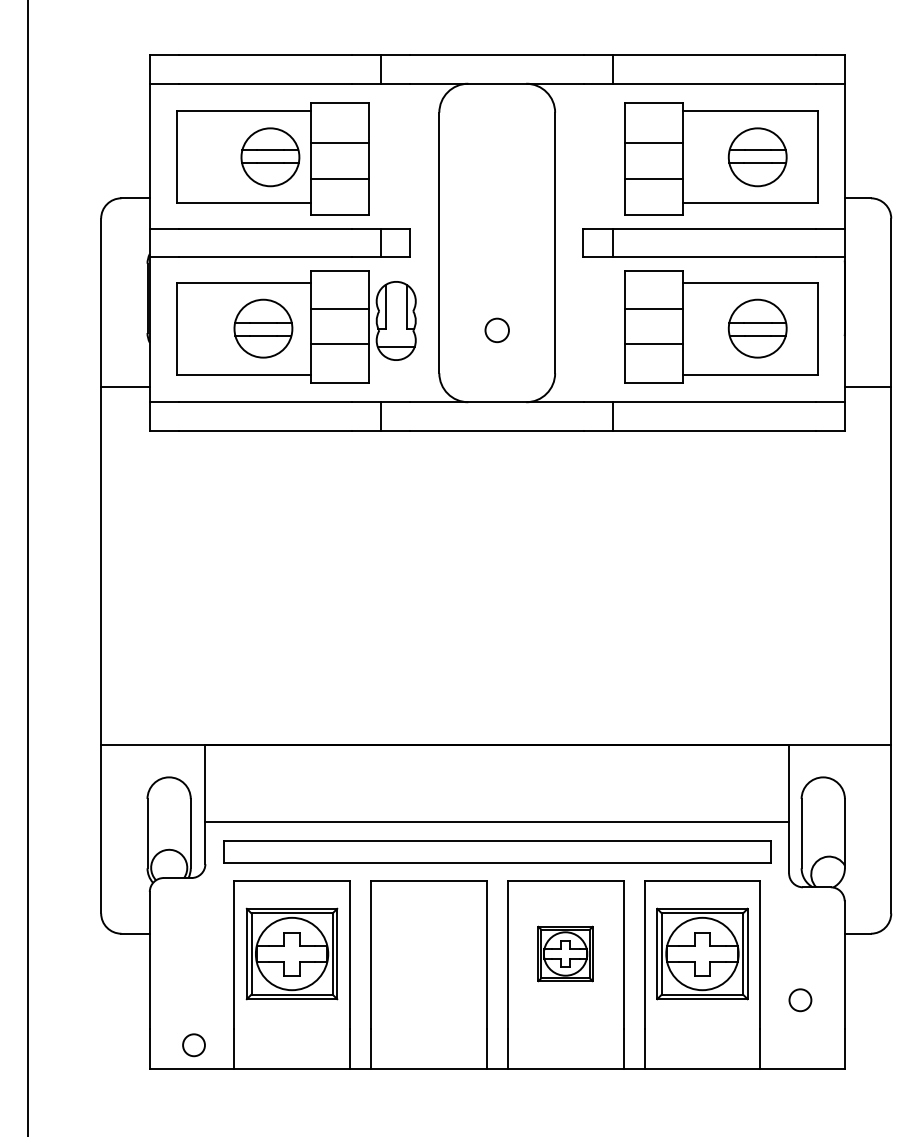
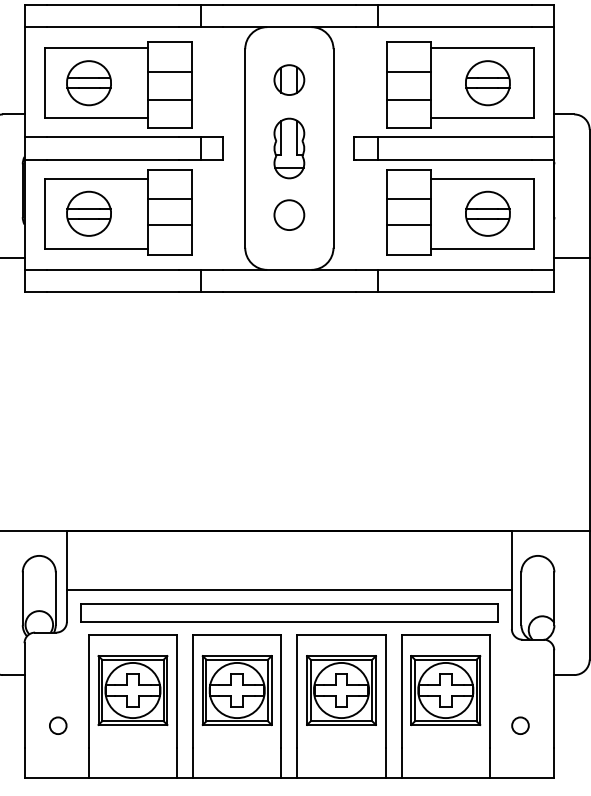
part: (496, 152) -> (288, 79), added
part: (270, 157) -> (89, 83), moved
part: (395, 320) -> (288, 148), moved
part: (263, 328) -> (89, 213), moved
circle: (496, 330) -> (288, 215), size x1.67
part: (428, 953) -> (236, 690), added
part: (565, 953) -> (341, 690), size x1.67
circle: (193, 1045) -> (57, 725), moved

